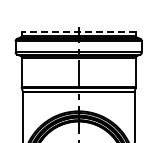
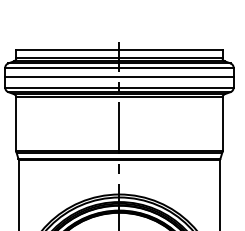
line: (78, 31) -> (118, 50), dashed -> solid
line: (78, 46) -> (118, 77), added

